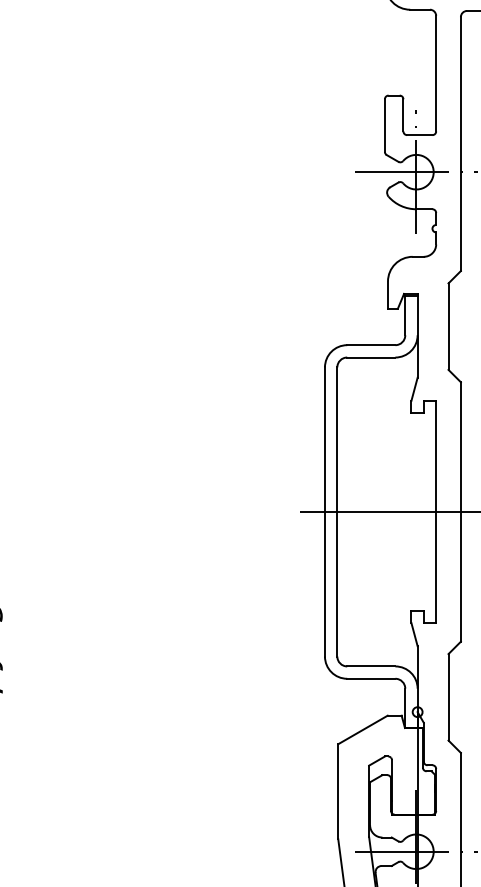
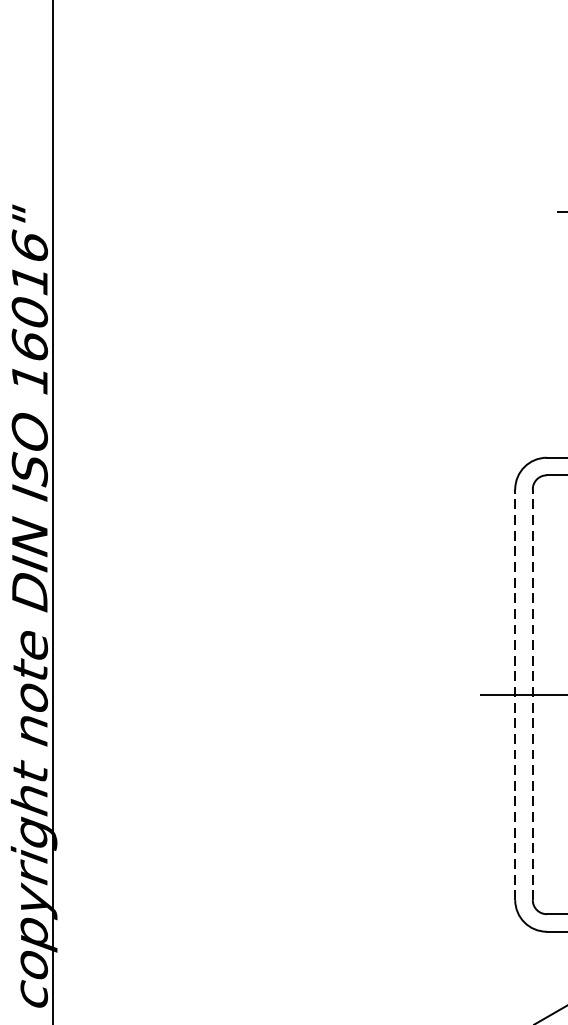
line: (324, 511) -> (514, 694), solid -> dashed
line: (337, 511) -> (533, 694), solid -> dashed

